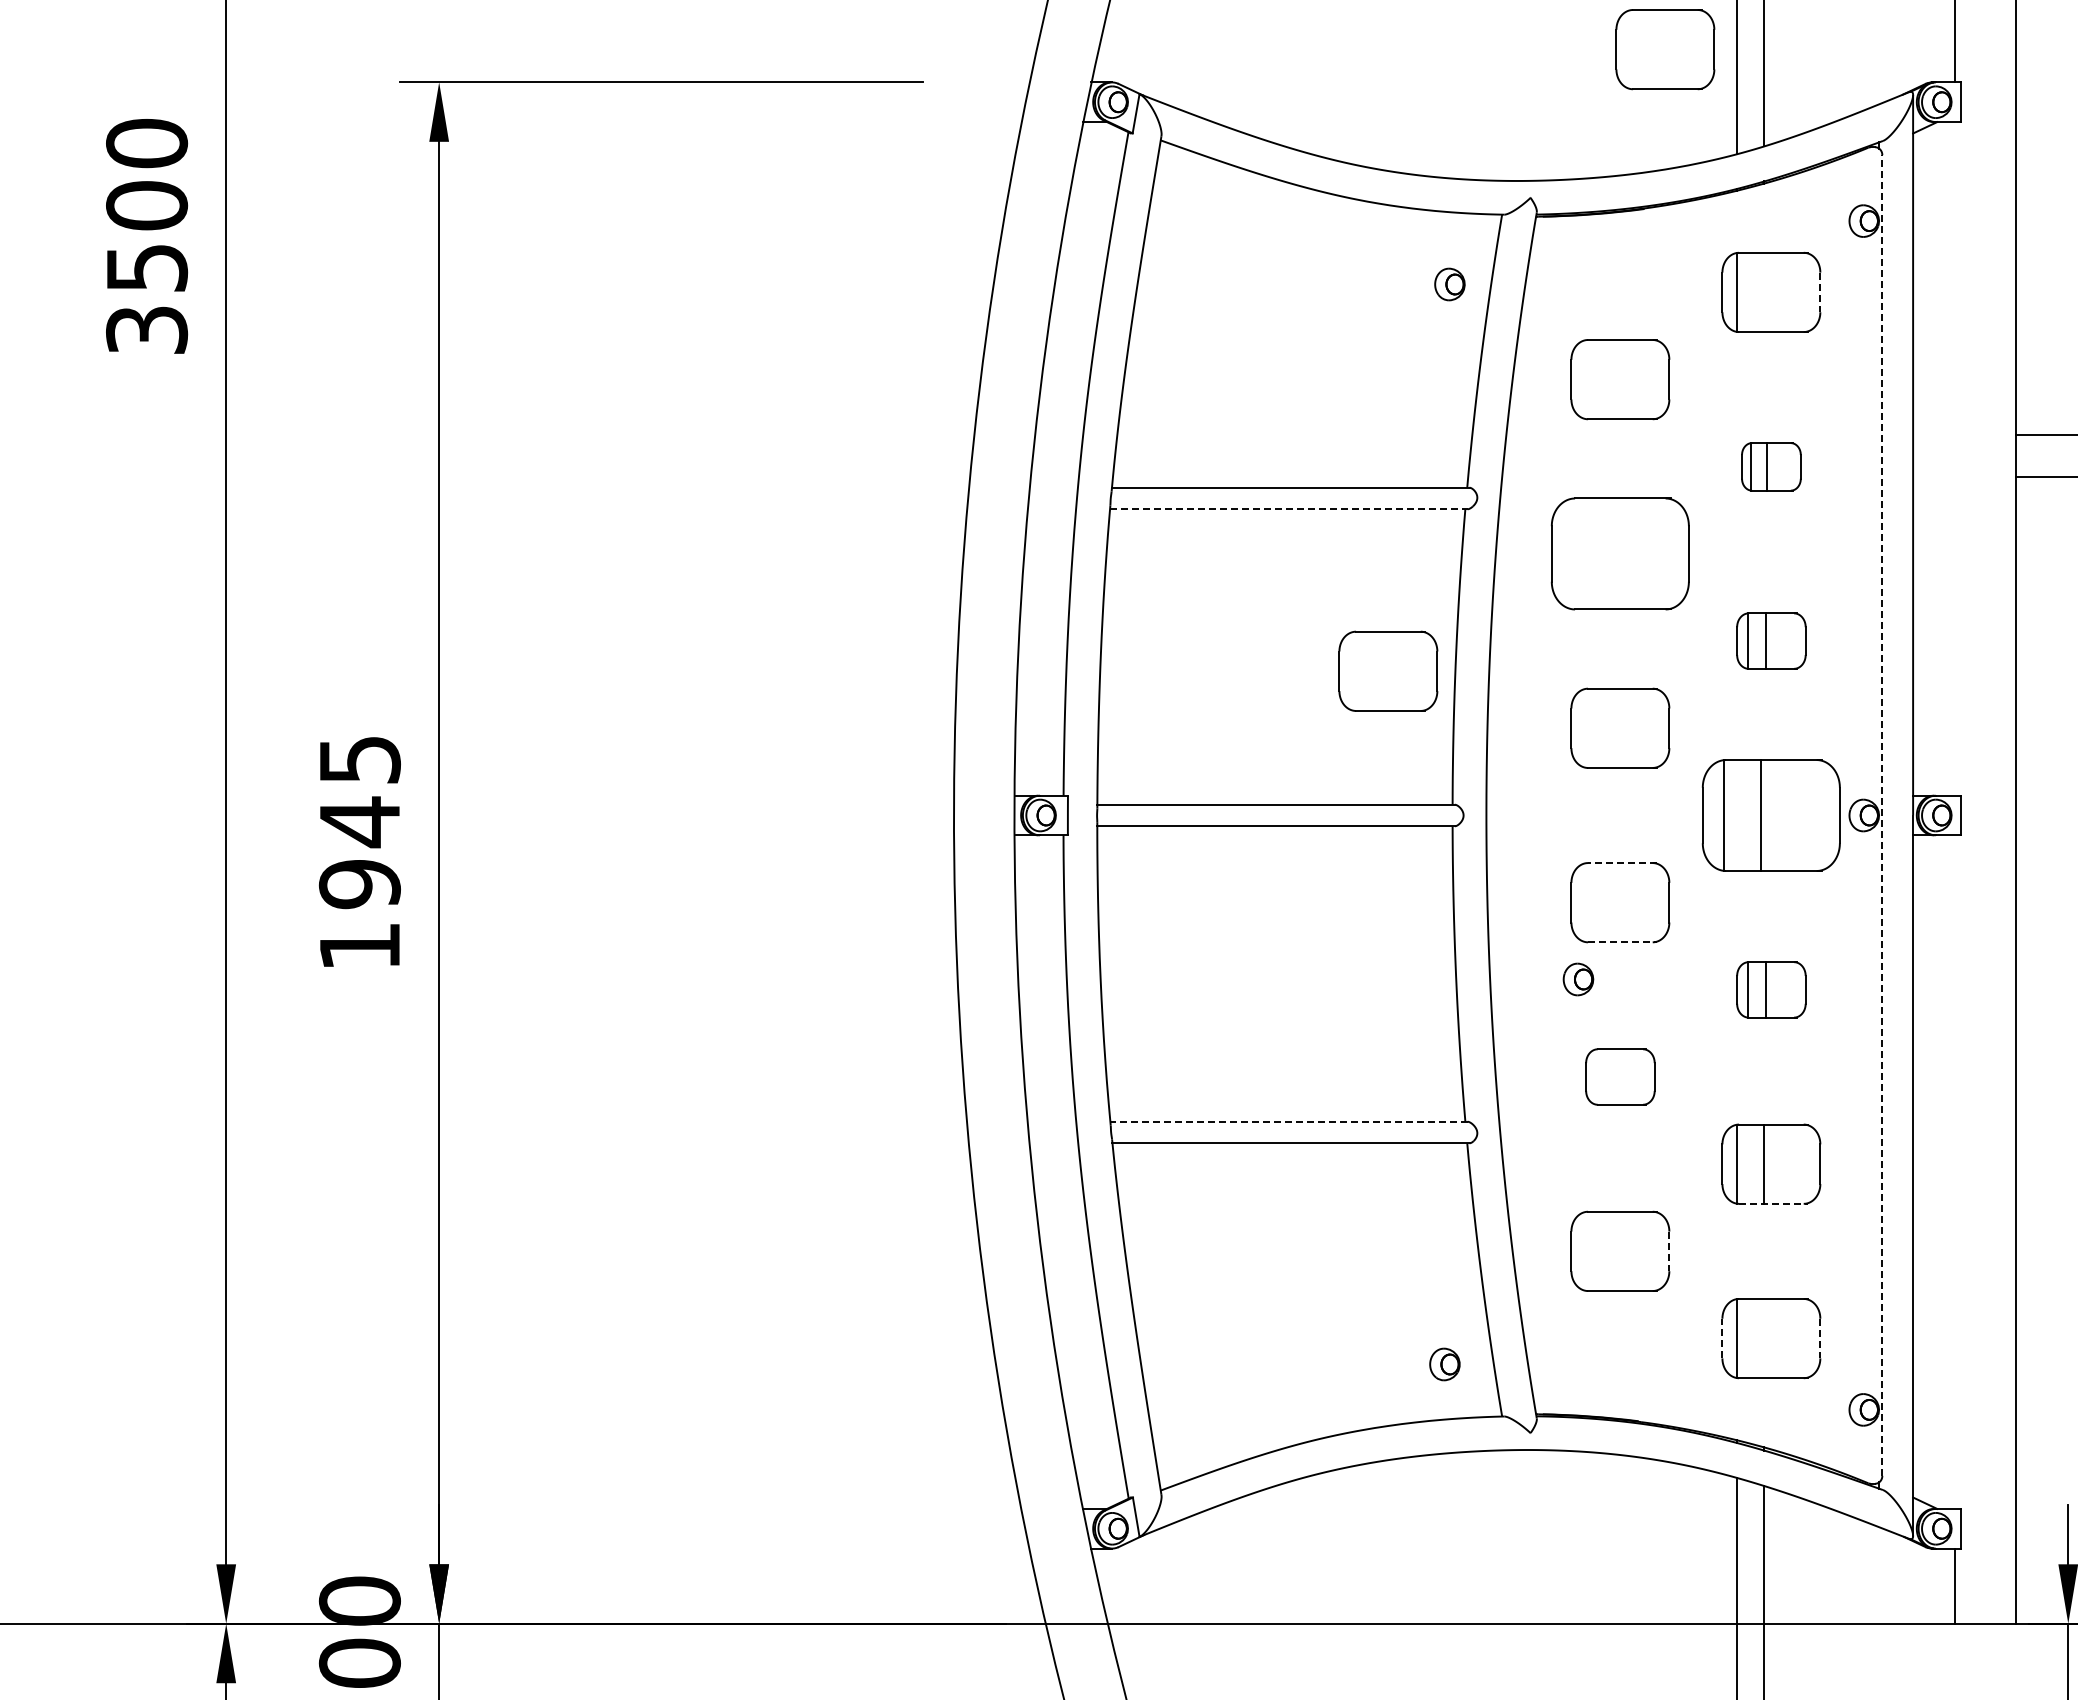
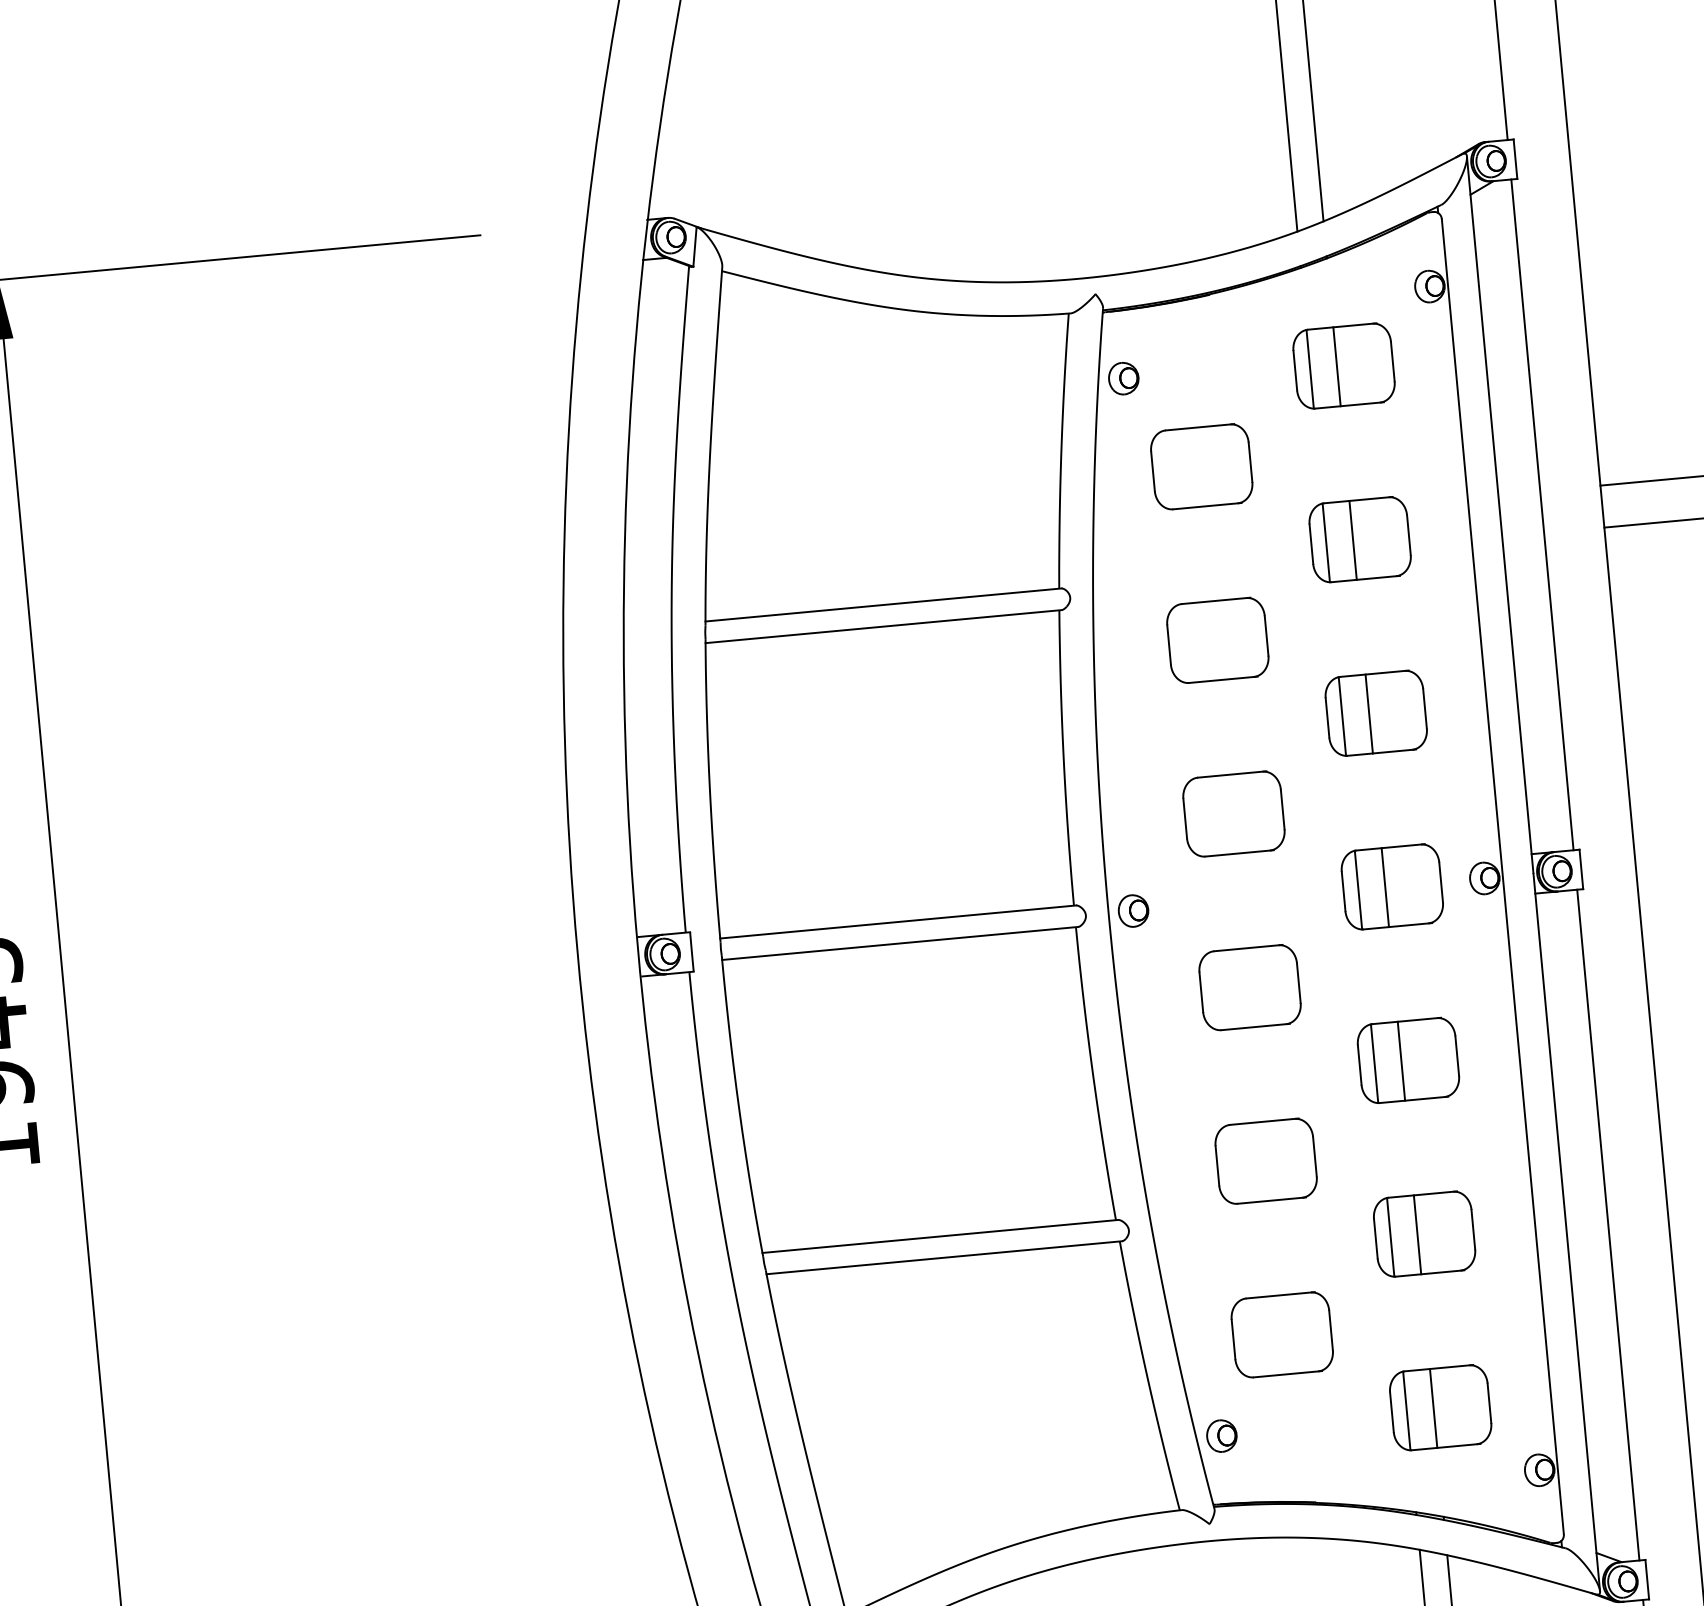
part: (1665, 49) -> (1216, 134), removed
part: (1449, 284) -> (1123, 378), moved
line: (1764, 292) -> (1337, 366), added
line: (1820, 292) -> (1392, 361), dashed -> solid
line: (1955, 458) -> (1542, 514), added
part: (1771, 466) -> (1360, 539), size x1.67
line: (1288, 509) -> (883, 626), dashed -> solid
part: (1620, 553) -> (1217, 640), size x0.71
part: (1771, 640) -> (1376, 712), size x1.43
part: (1388, 670) -> (997, 777), removed
part: (1771, 815) -> (1392, 886), size x0.71
line: (1882, 815) -> (1503, 876), dashed -> solid
line: (1621, 863) -> (1247, 948), dashed -> solid
line: (1622, 942) -> (1255, 1027), dashed -> solid
part: (1578, 979) -> (1133, 910), moved
part: (1771, 989) -> (1408, 1060), size x1.43
part: (1620, 1076) -> (1266, 1160), size x1.43
line: (1289, 1121) -> (940, 1236), dashed -> solid
line: (1955, 1171) -> (1608, 1224), added
line: (1773, 1203) -> (1430, 1273), dashed -> solid
line: (1669, 1251) -> (1331, 1330), dashed -> solid
line: (1722, 1338) -> (1392, 1412), dashed -> solid
line: (1764, 1338) -> (1433, 1408), added
line: (1820, 1338) -> (1489, 1403), dashed -> solid
part: (1444, 1364) -> (1221, 1436), moved

